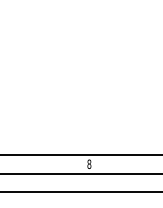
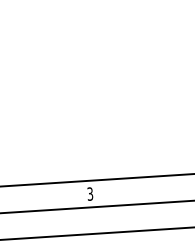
text: (89, 163) -> (90, 192), 8 -> 3

